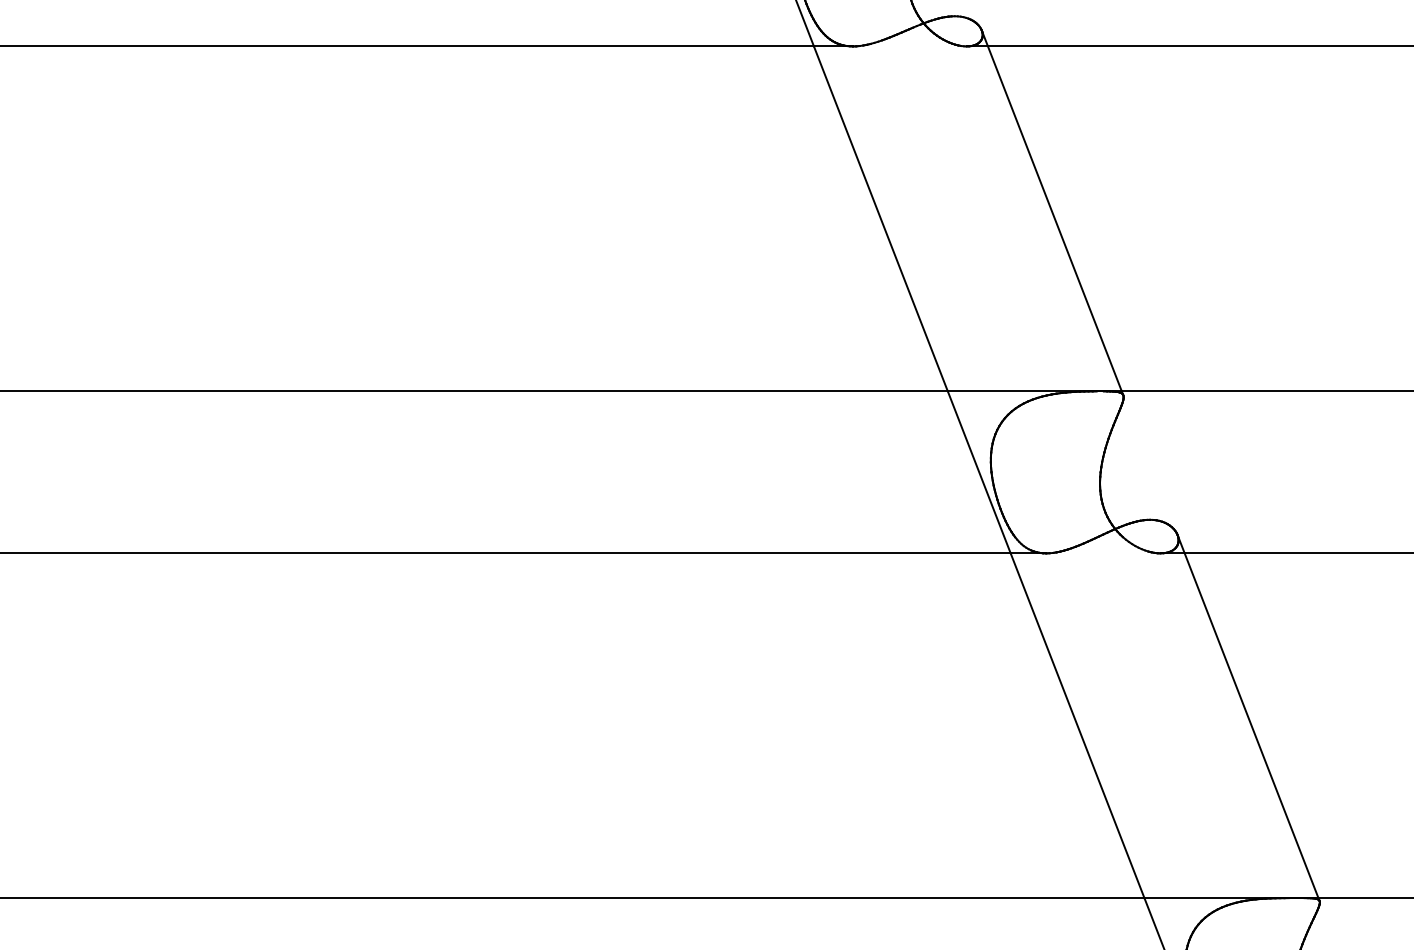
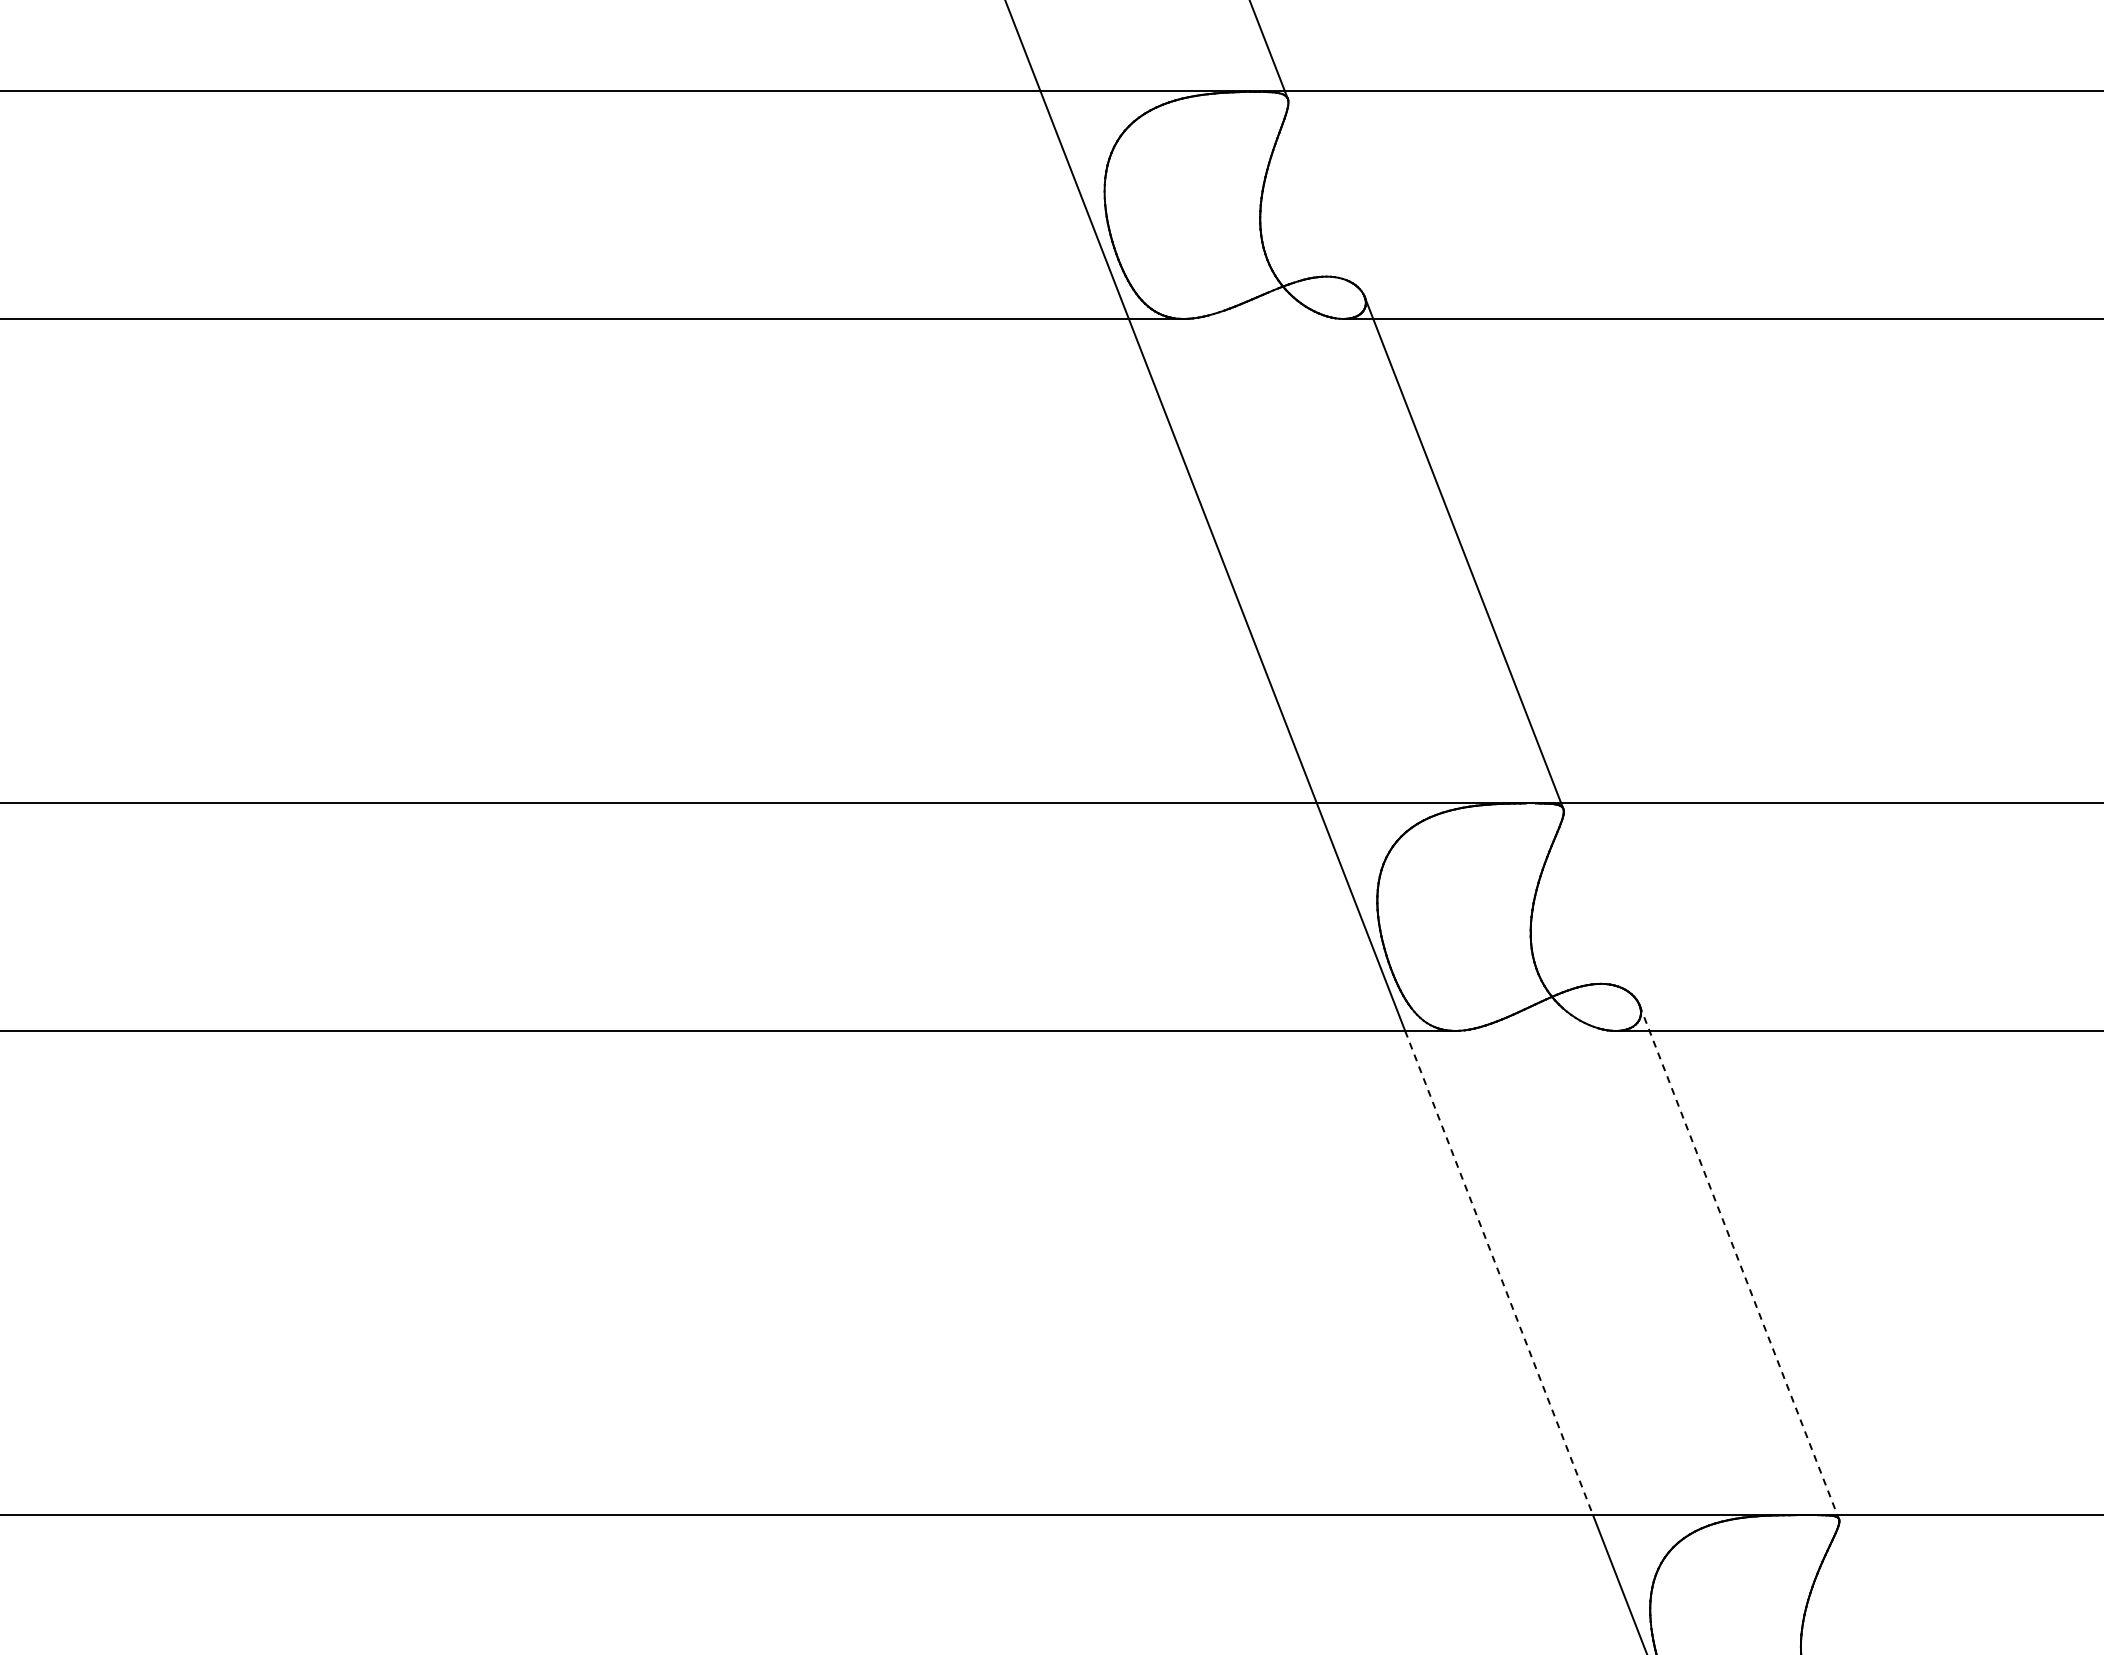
line: (1248, 716) -> (1738, 1260), solid -> dashed
line: (1077, 726) -> (1499, 1273), solid -> dashed

